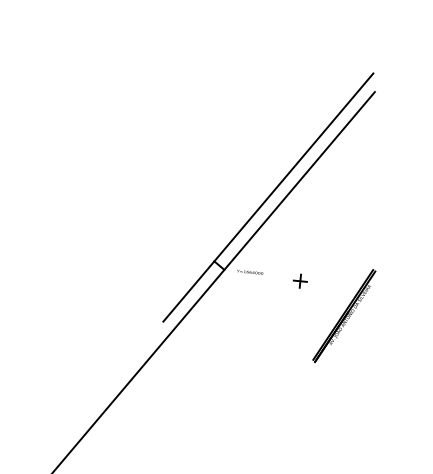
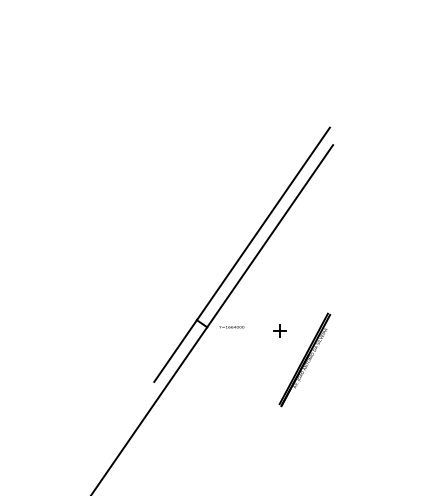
part: (343, 315) -> (304, 359), moved

